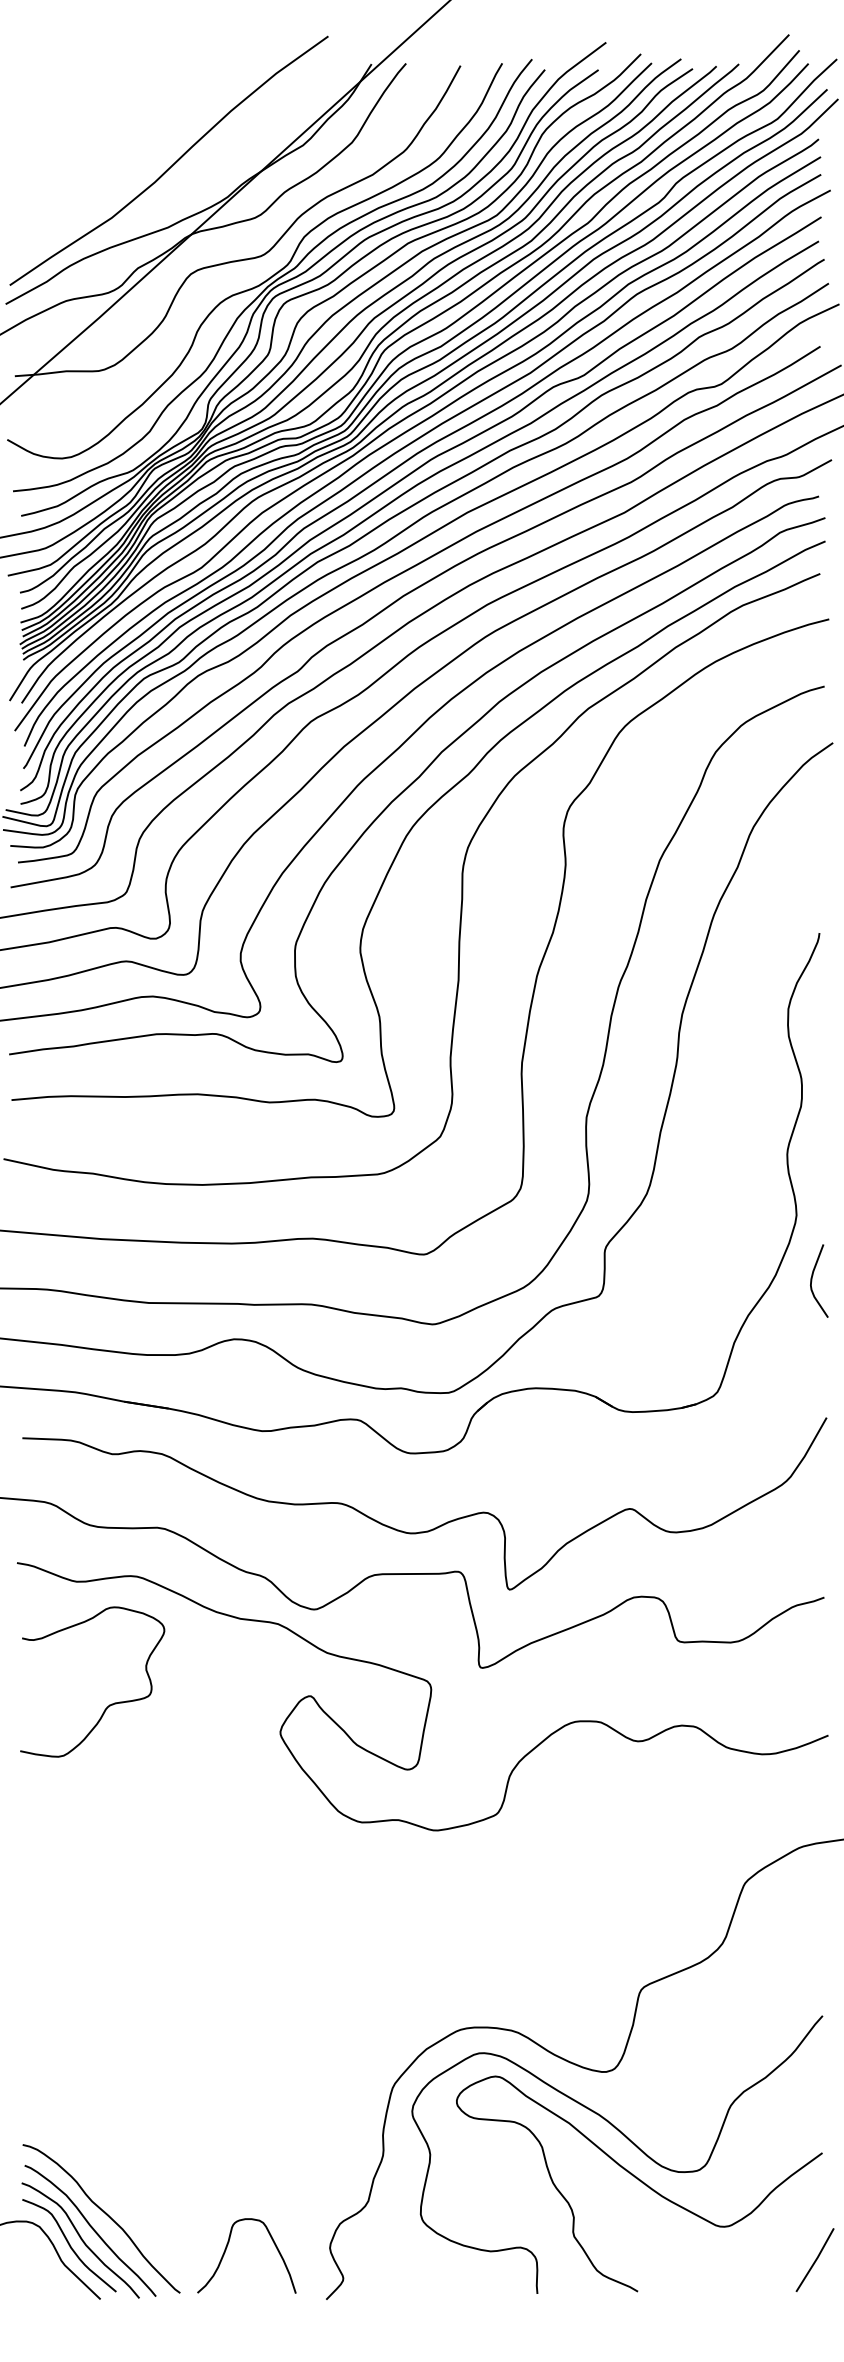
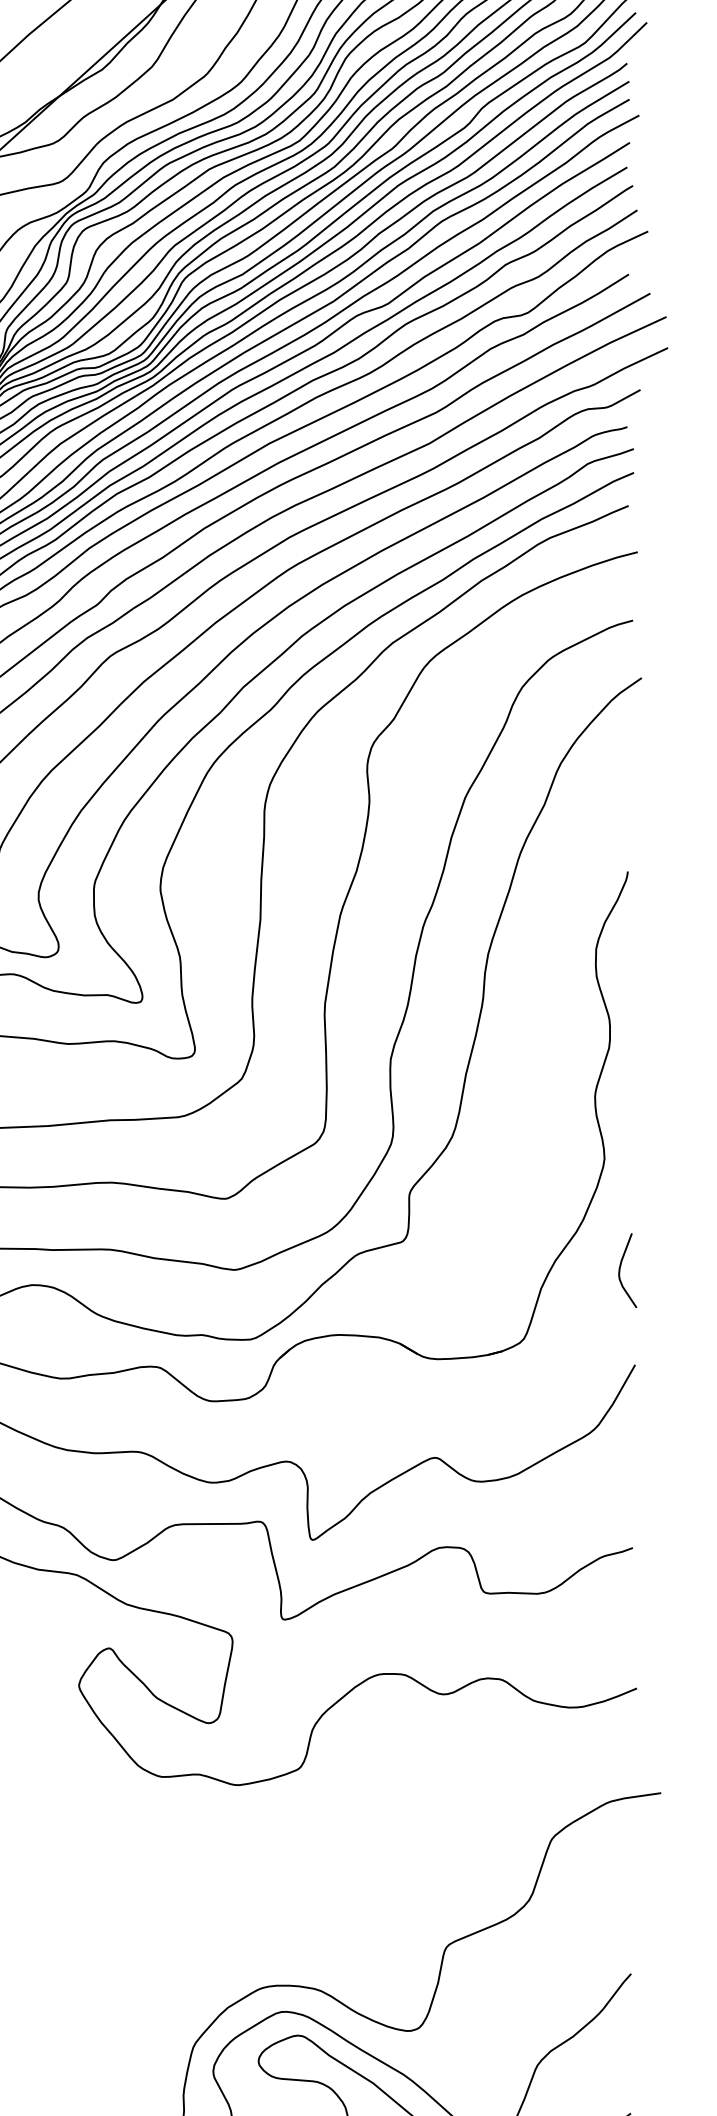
curve: (812, 1280) -> (620, 1270), moved

